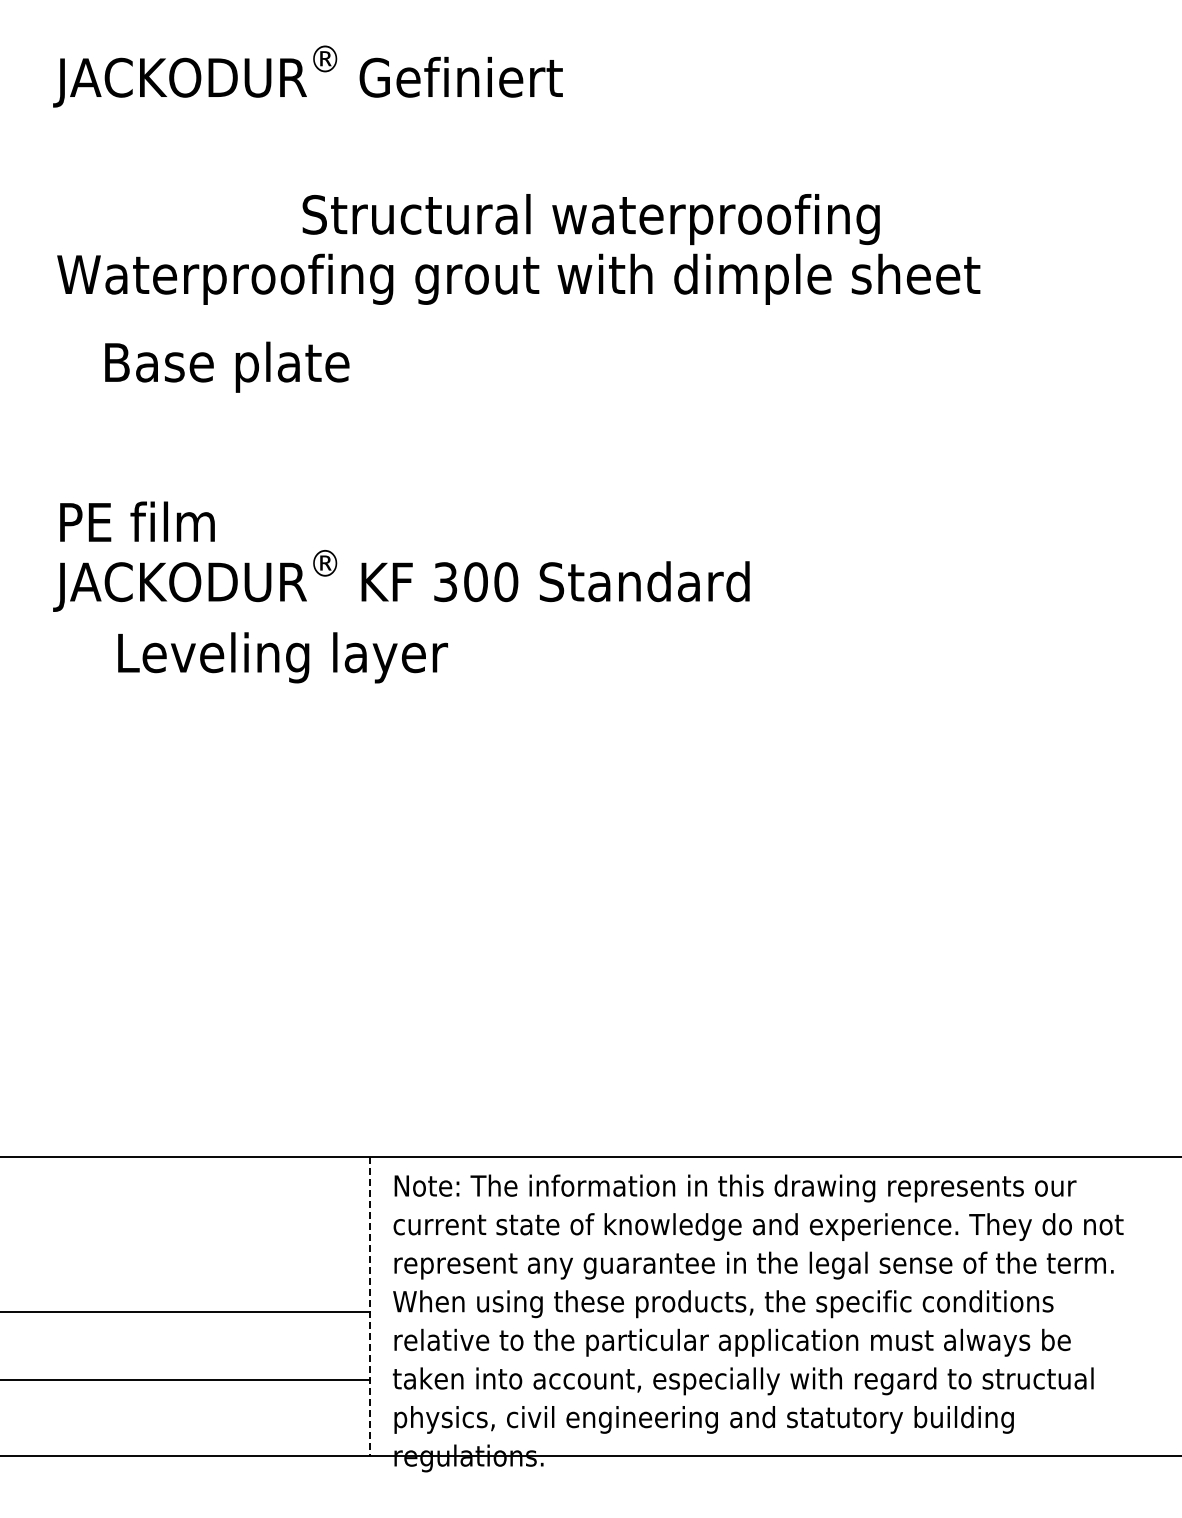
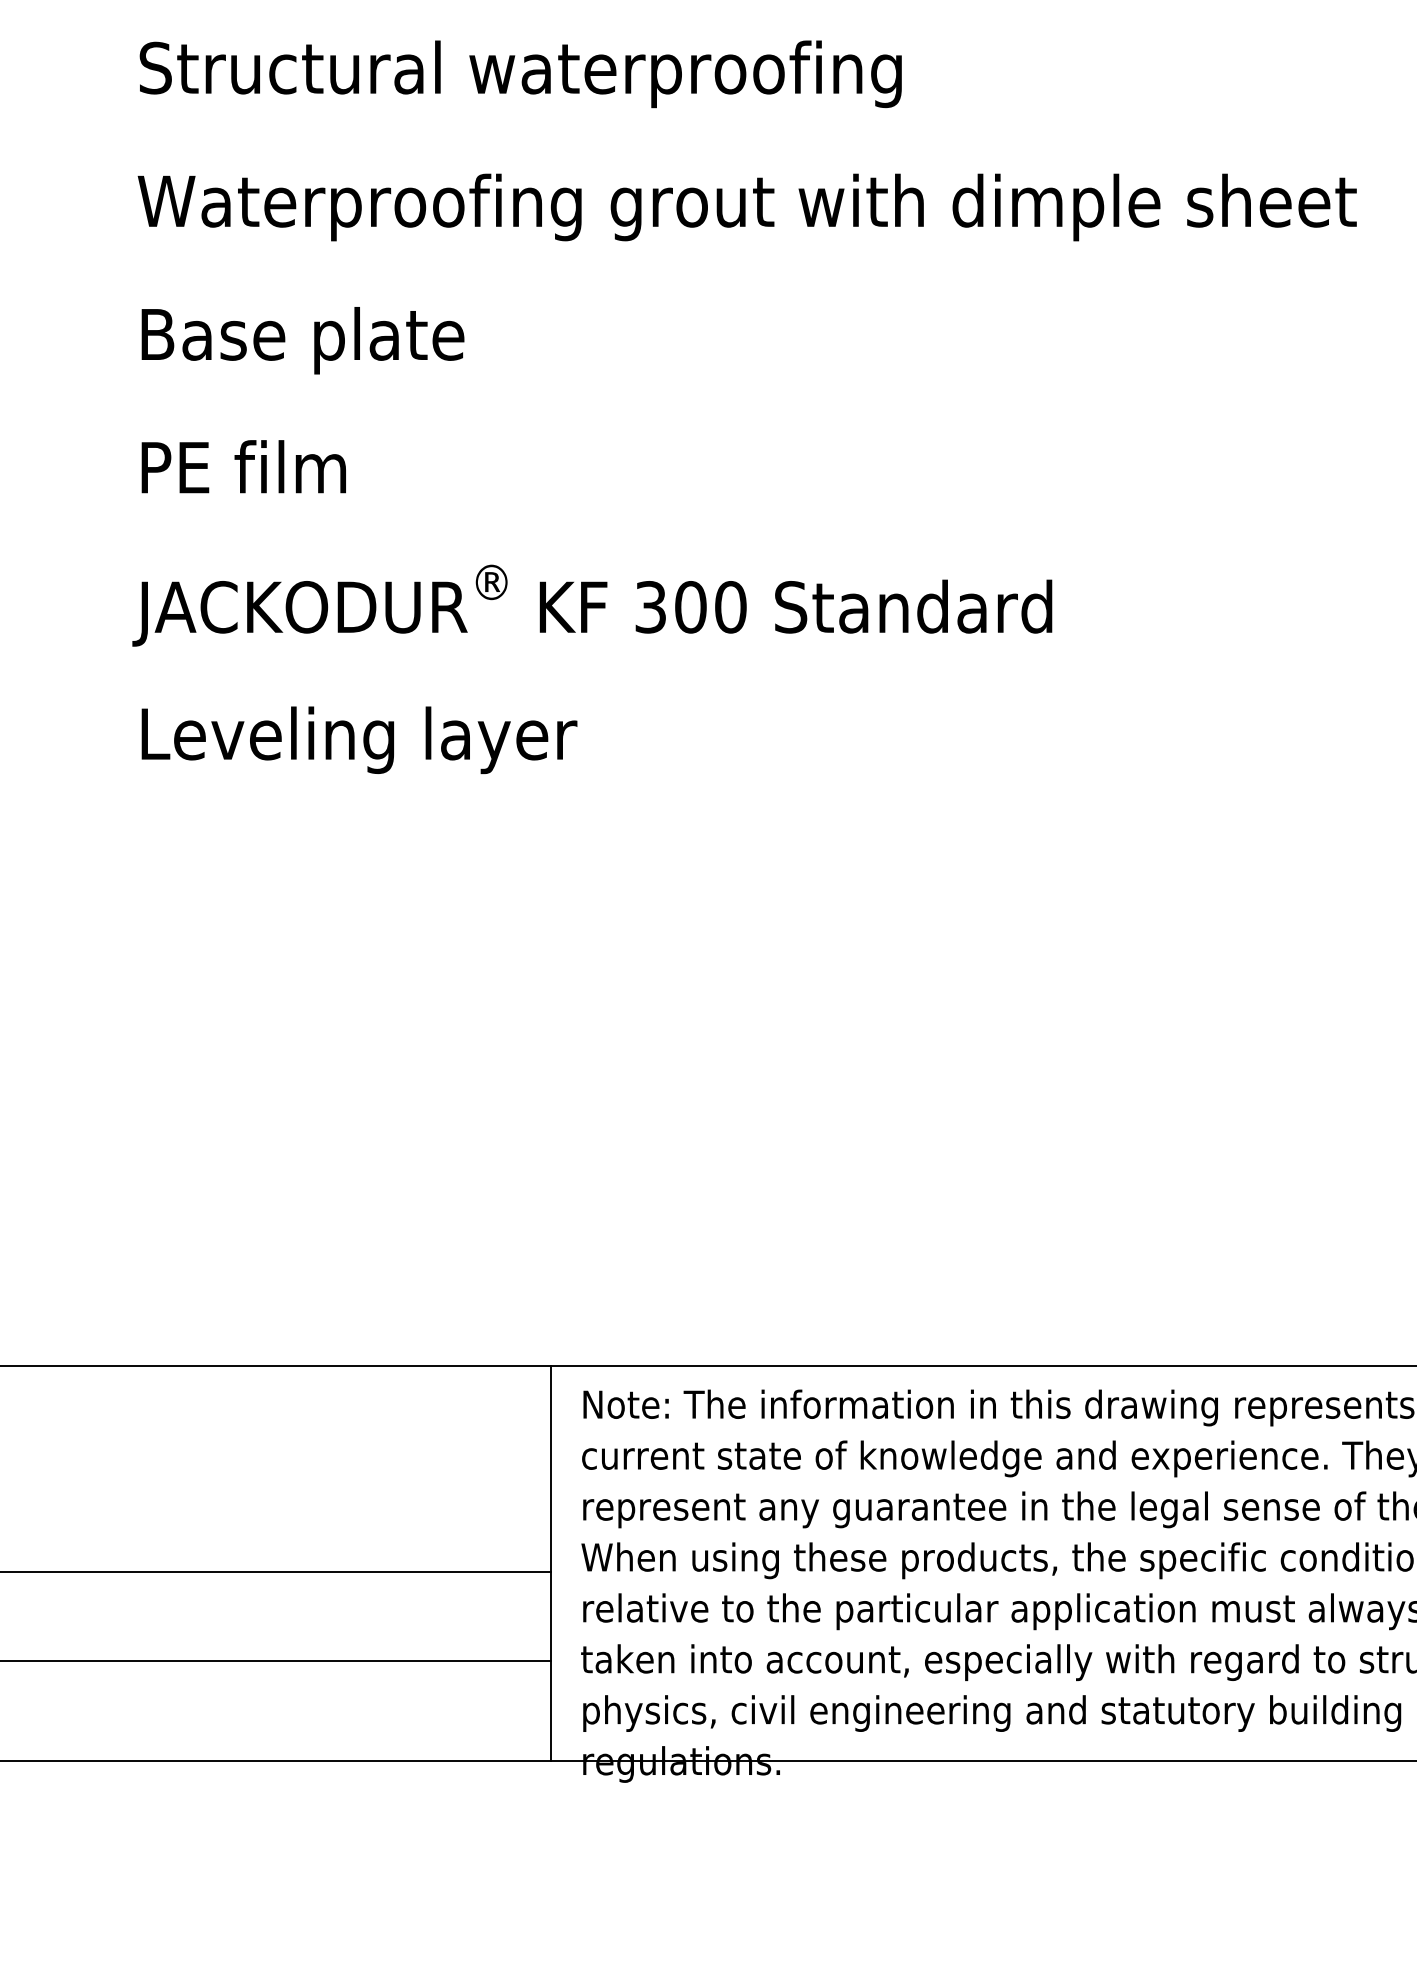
text: (590, 219) -> (519, 74), moved
text: (227, 366) -> (303, 339), moved
text: (137, 521) -> (243, 466), moved
text: (282, 657) -> (358, 739), moved
line: (370, 1306) -> (551, 1563), dashed -> solid

